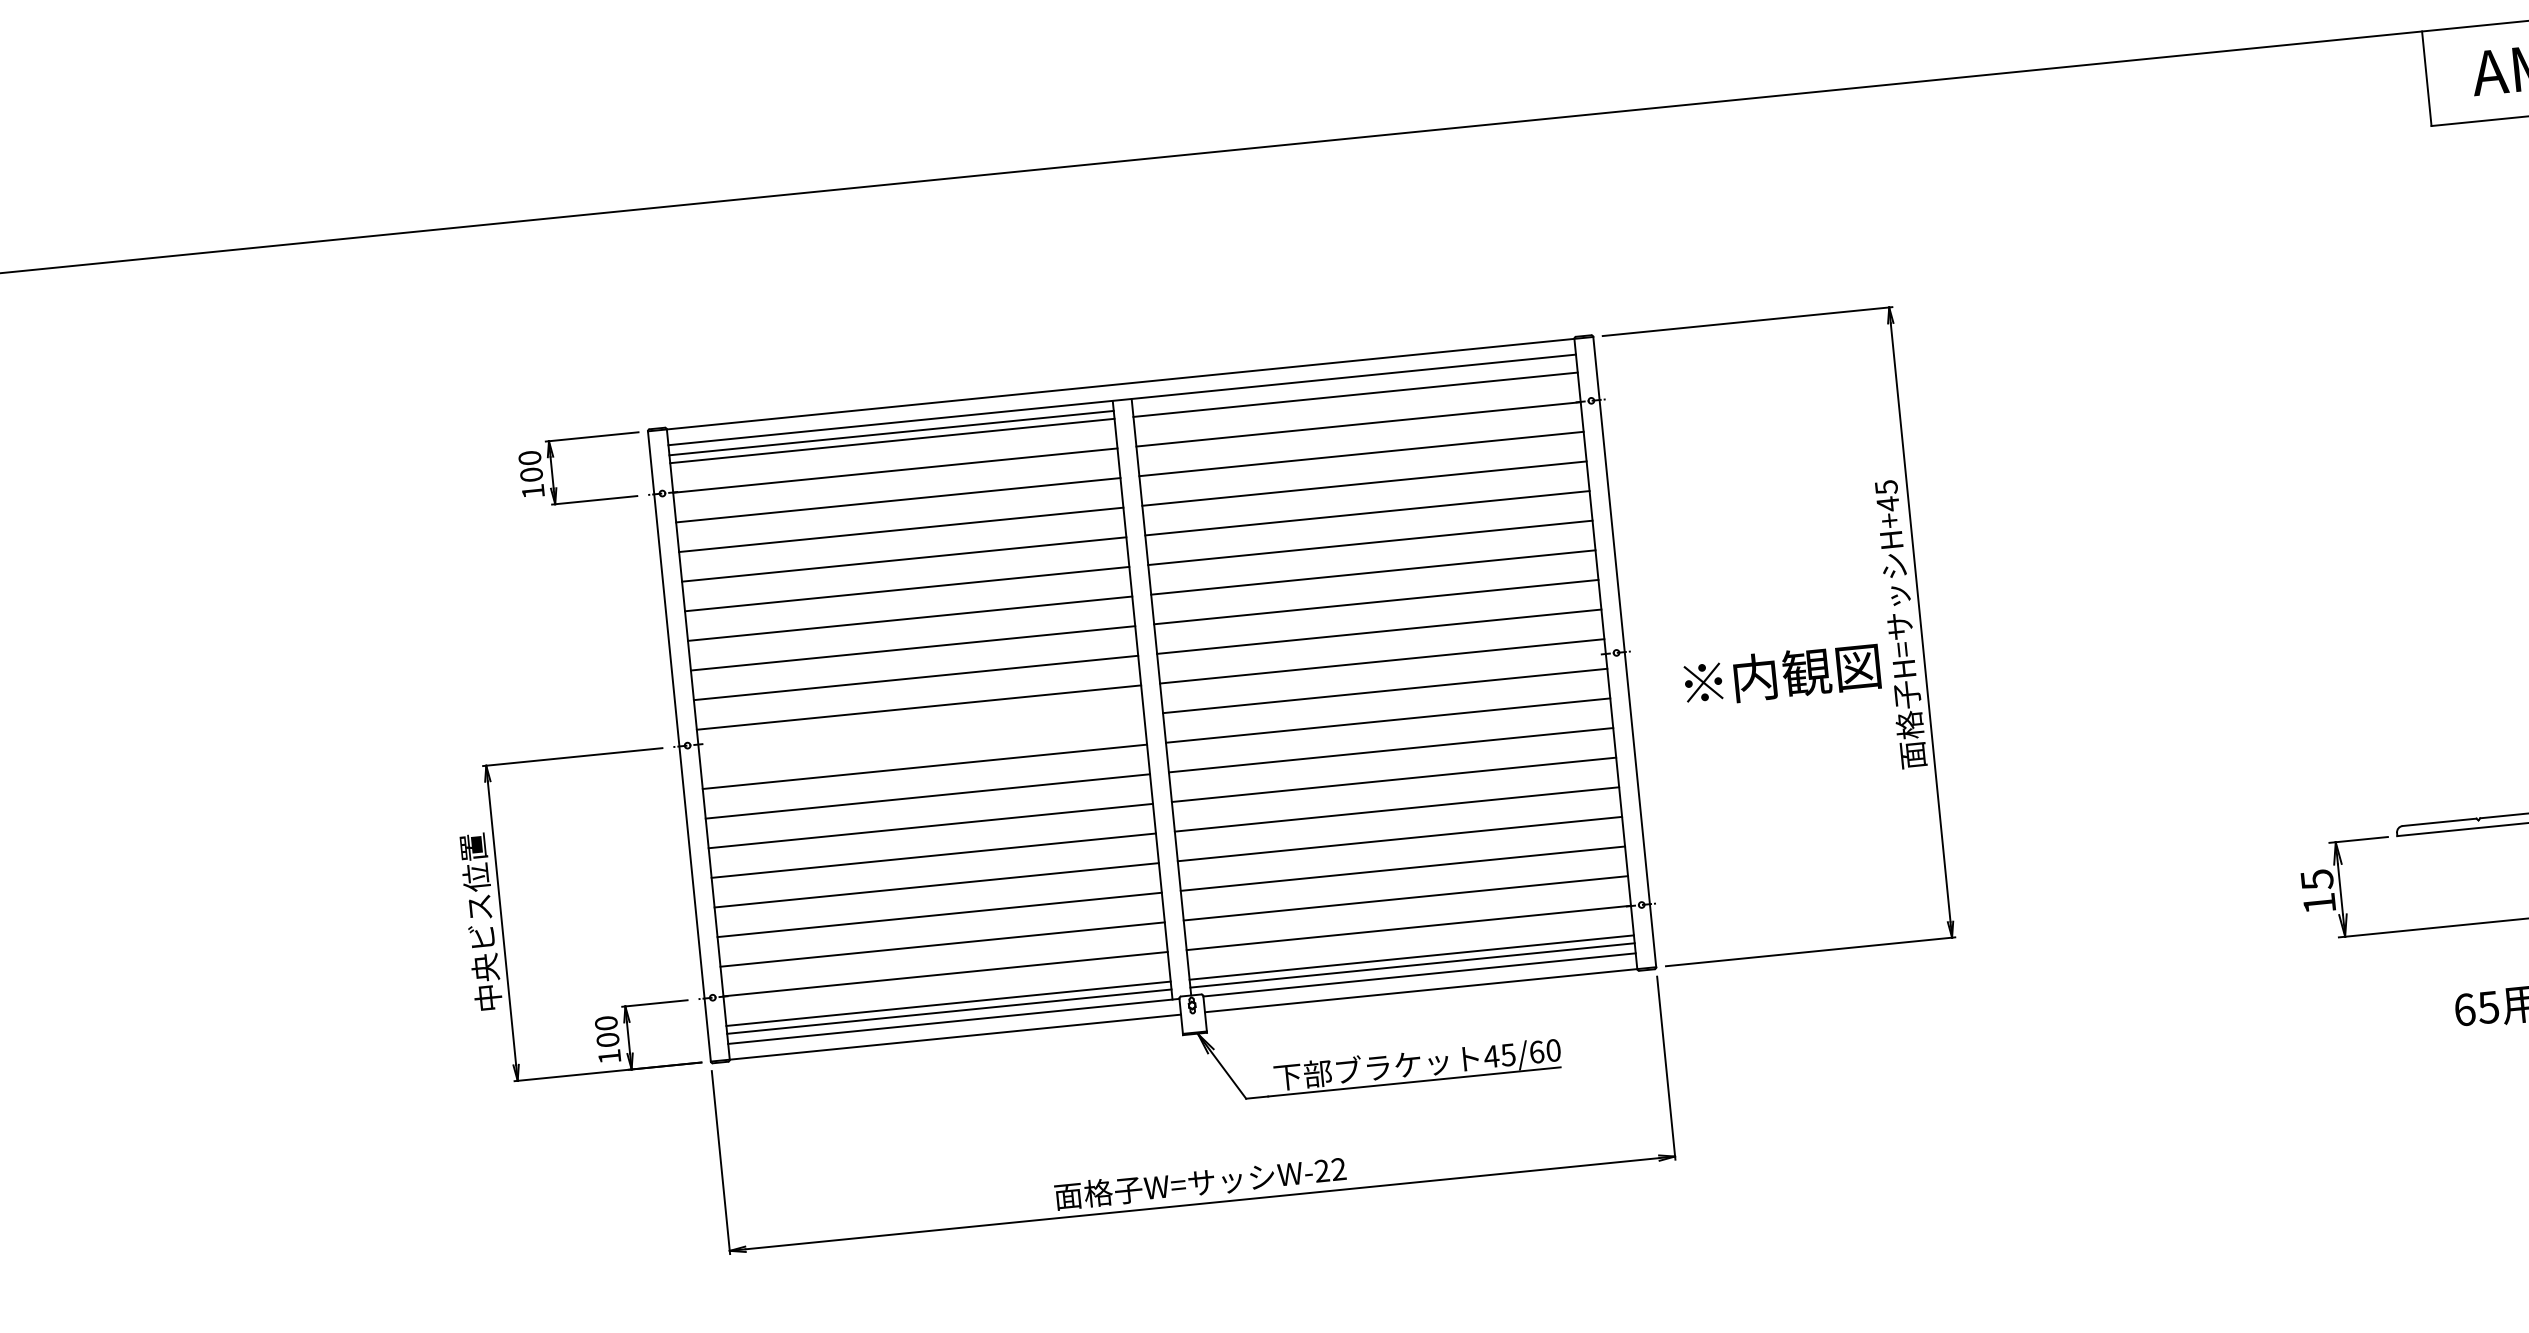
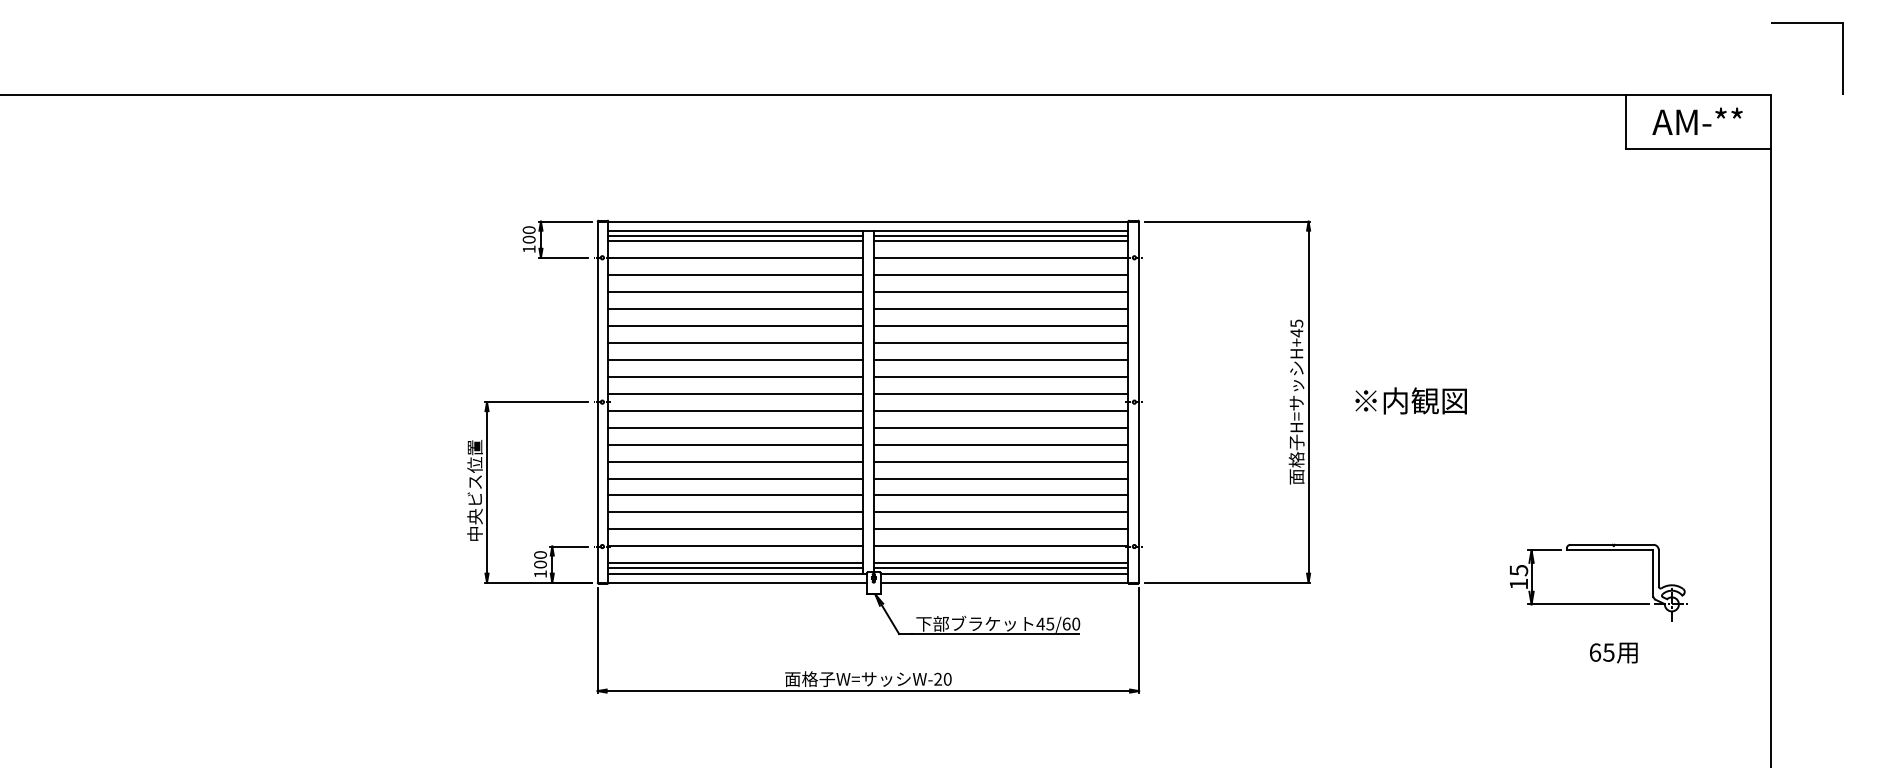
line: (1353, 387) -> (1000, 236), added
text: (1781, 674) -> (1410, 400), moved
line: (921, 736) -> (735, 410), added
text: (1338, 1169) -> (947, 679), W-22 -> W-20

